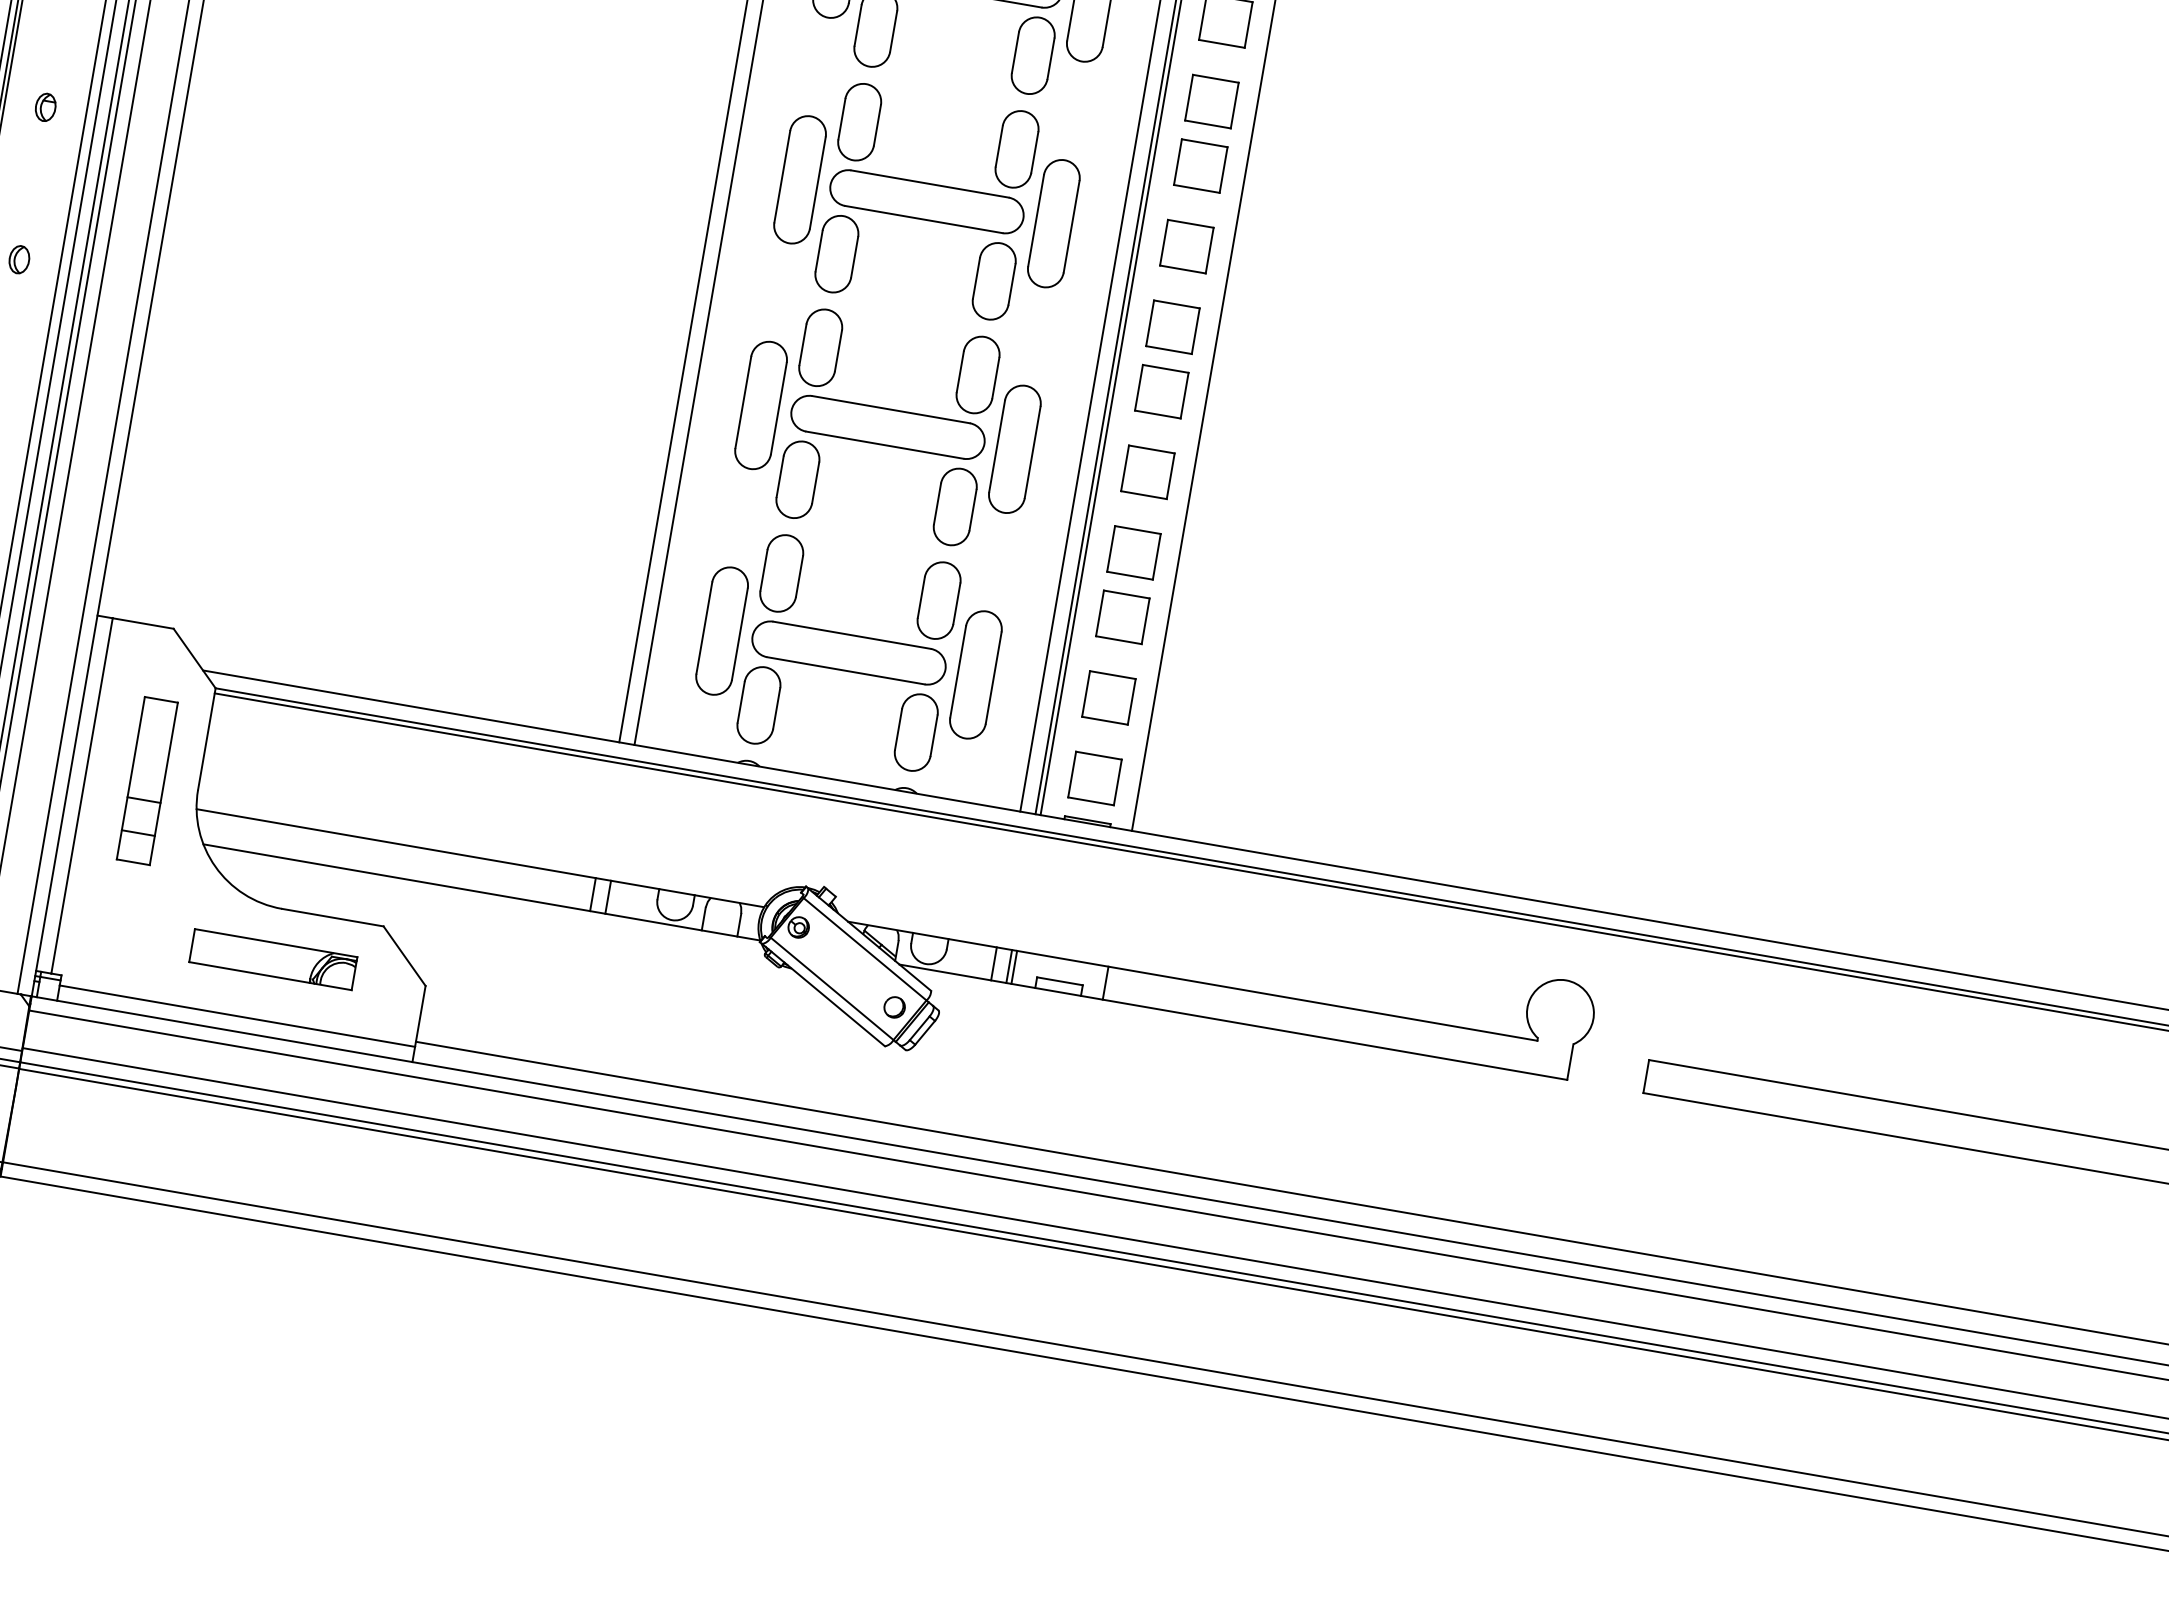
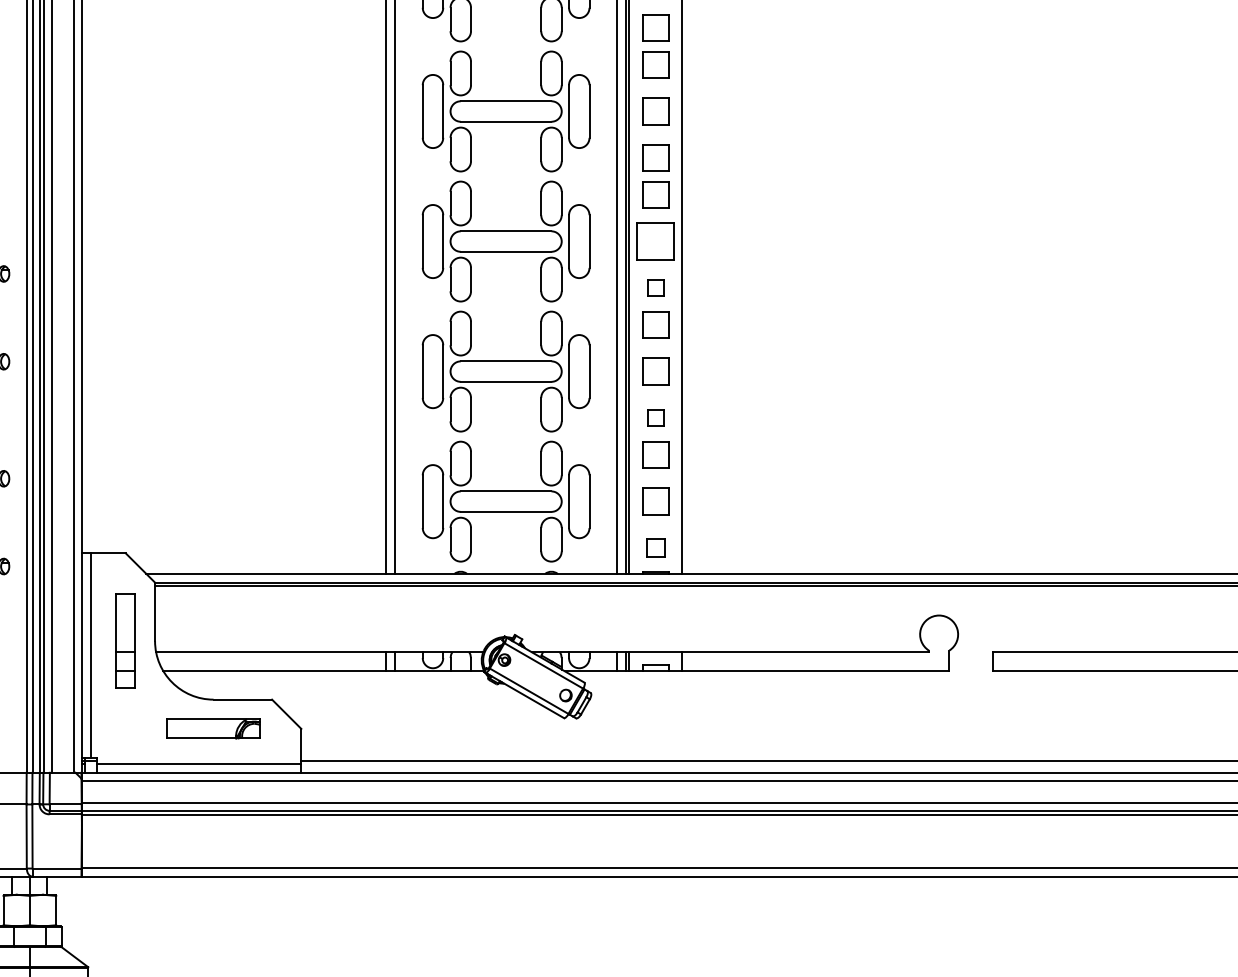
part: (1186, 246) -> (655, 241), size x1.4
part: (1172, 326) -> (655, 287), size x0.6
part: (1133, 551) -> (655, 417), size x0.6
part: (1094, 777) -> (655, 547), size x0.7

